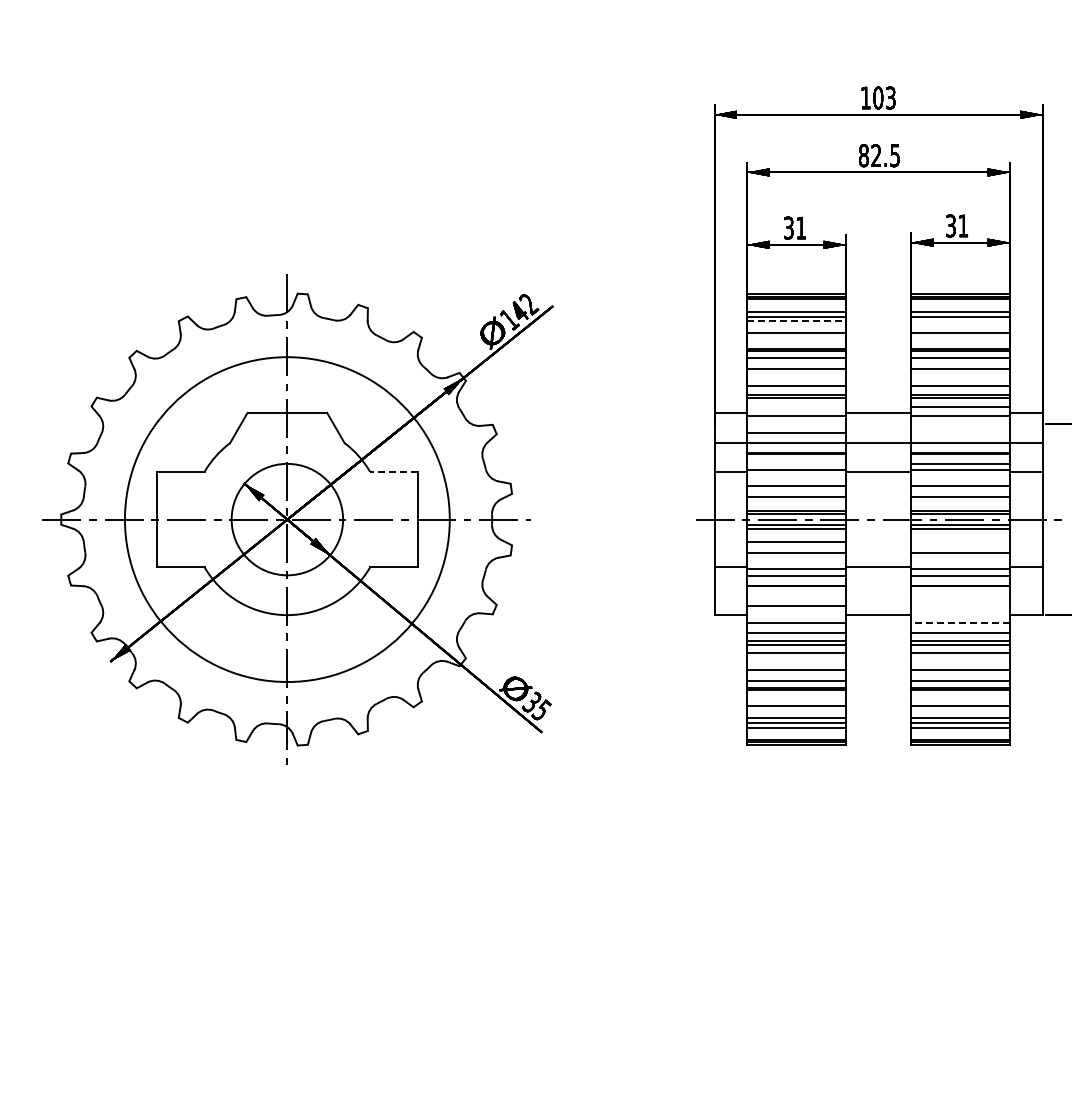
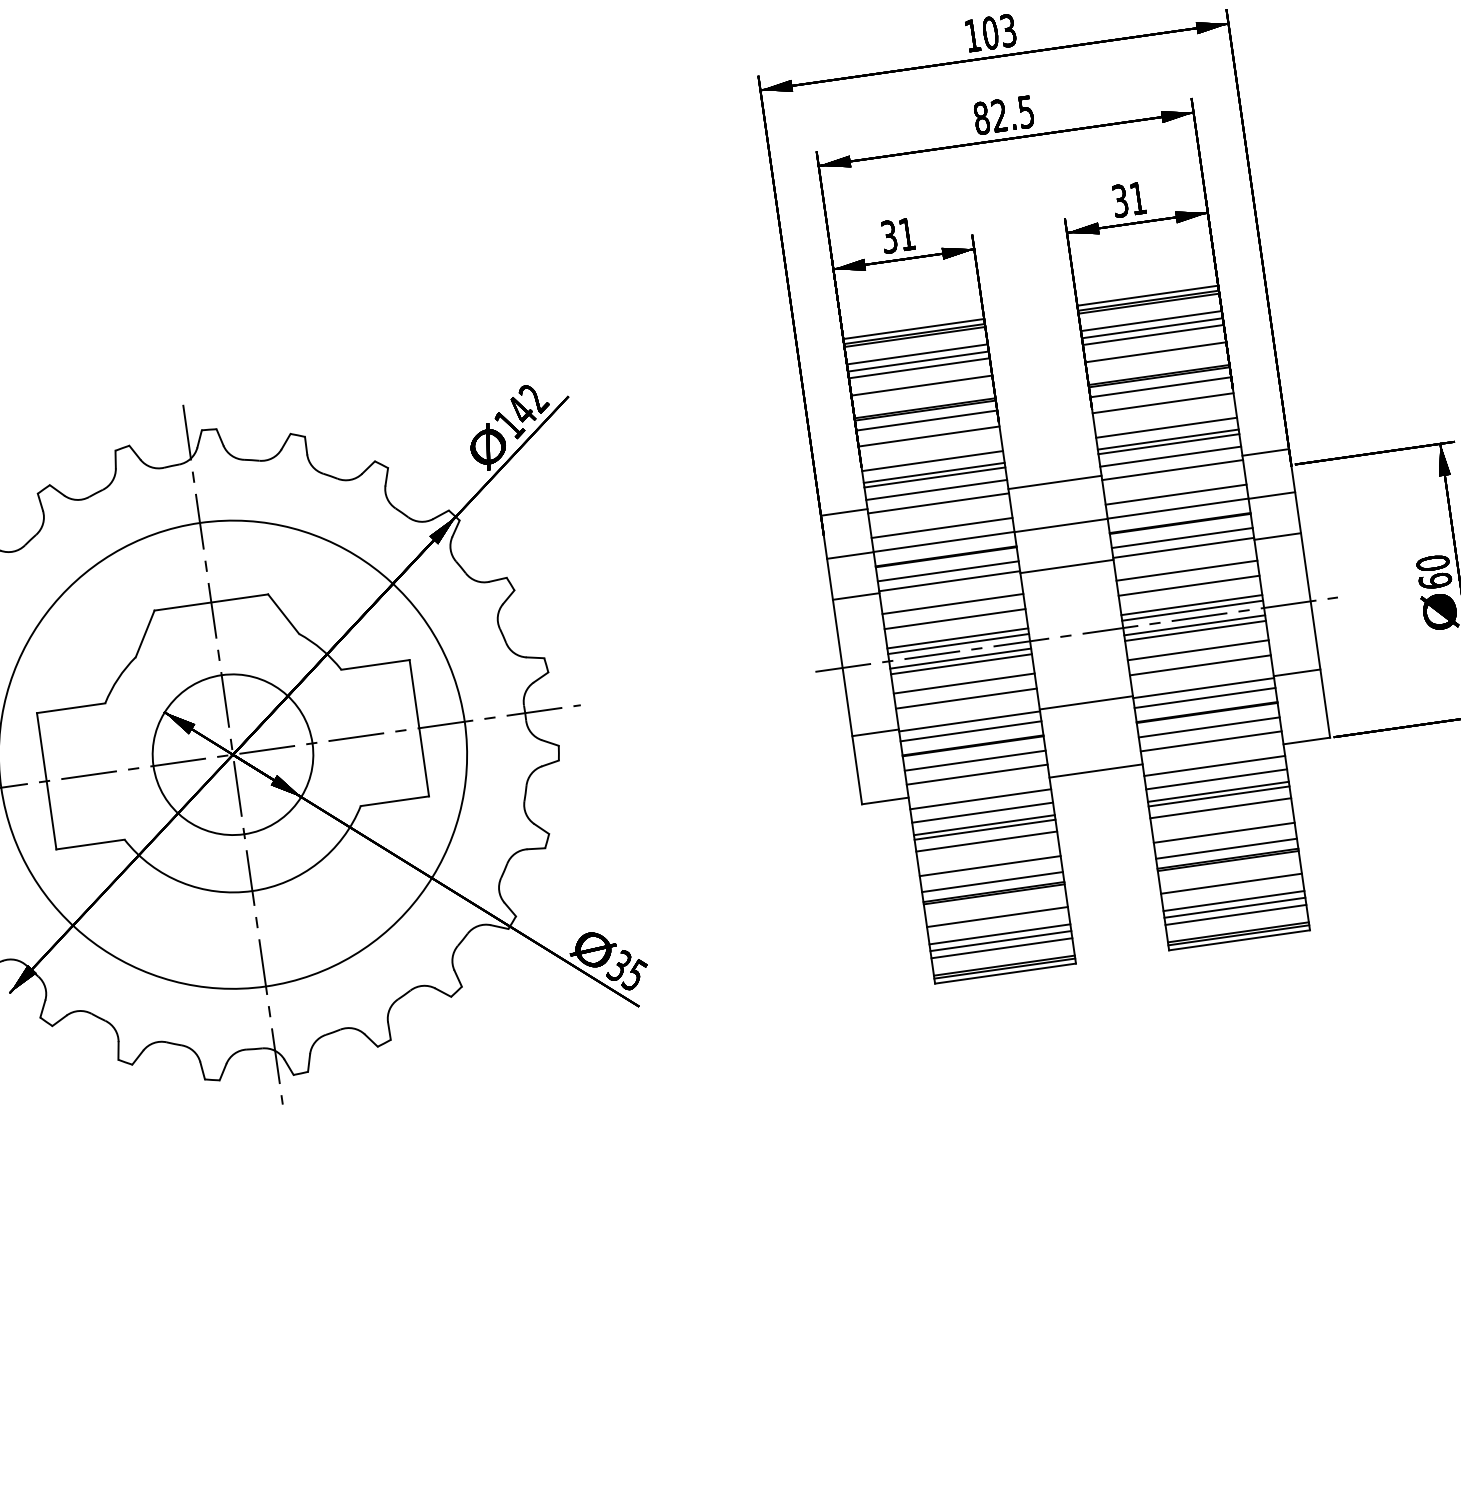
line: (797, 321) -> (920, 368), dashed -> solid
line: (960, 321) -> (1153, 335), added
line: (796, 406) -> (936, 489), added
line: (960, 433) -> (1176, 495), added
line: (796, 463) -> (948, 571), added
line: (394, 471) -> (376, 664), dashed -> solid
line: (960, 542) -> (1198, 650), added
line: (796, 596) -> (975, 761), added
line: (960, 596) -> (1209, 727), added
line: (960, 606) -> (1211, 742), added
line: (960, 623) -> (1214, 766), dashed -> solid

